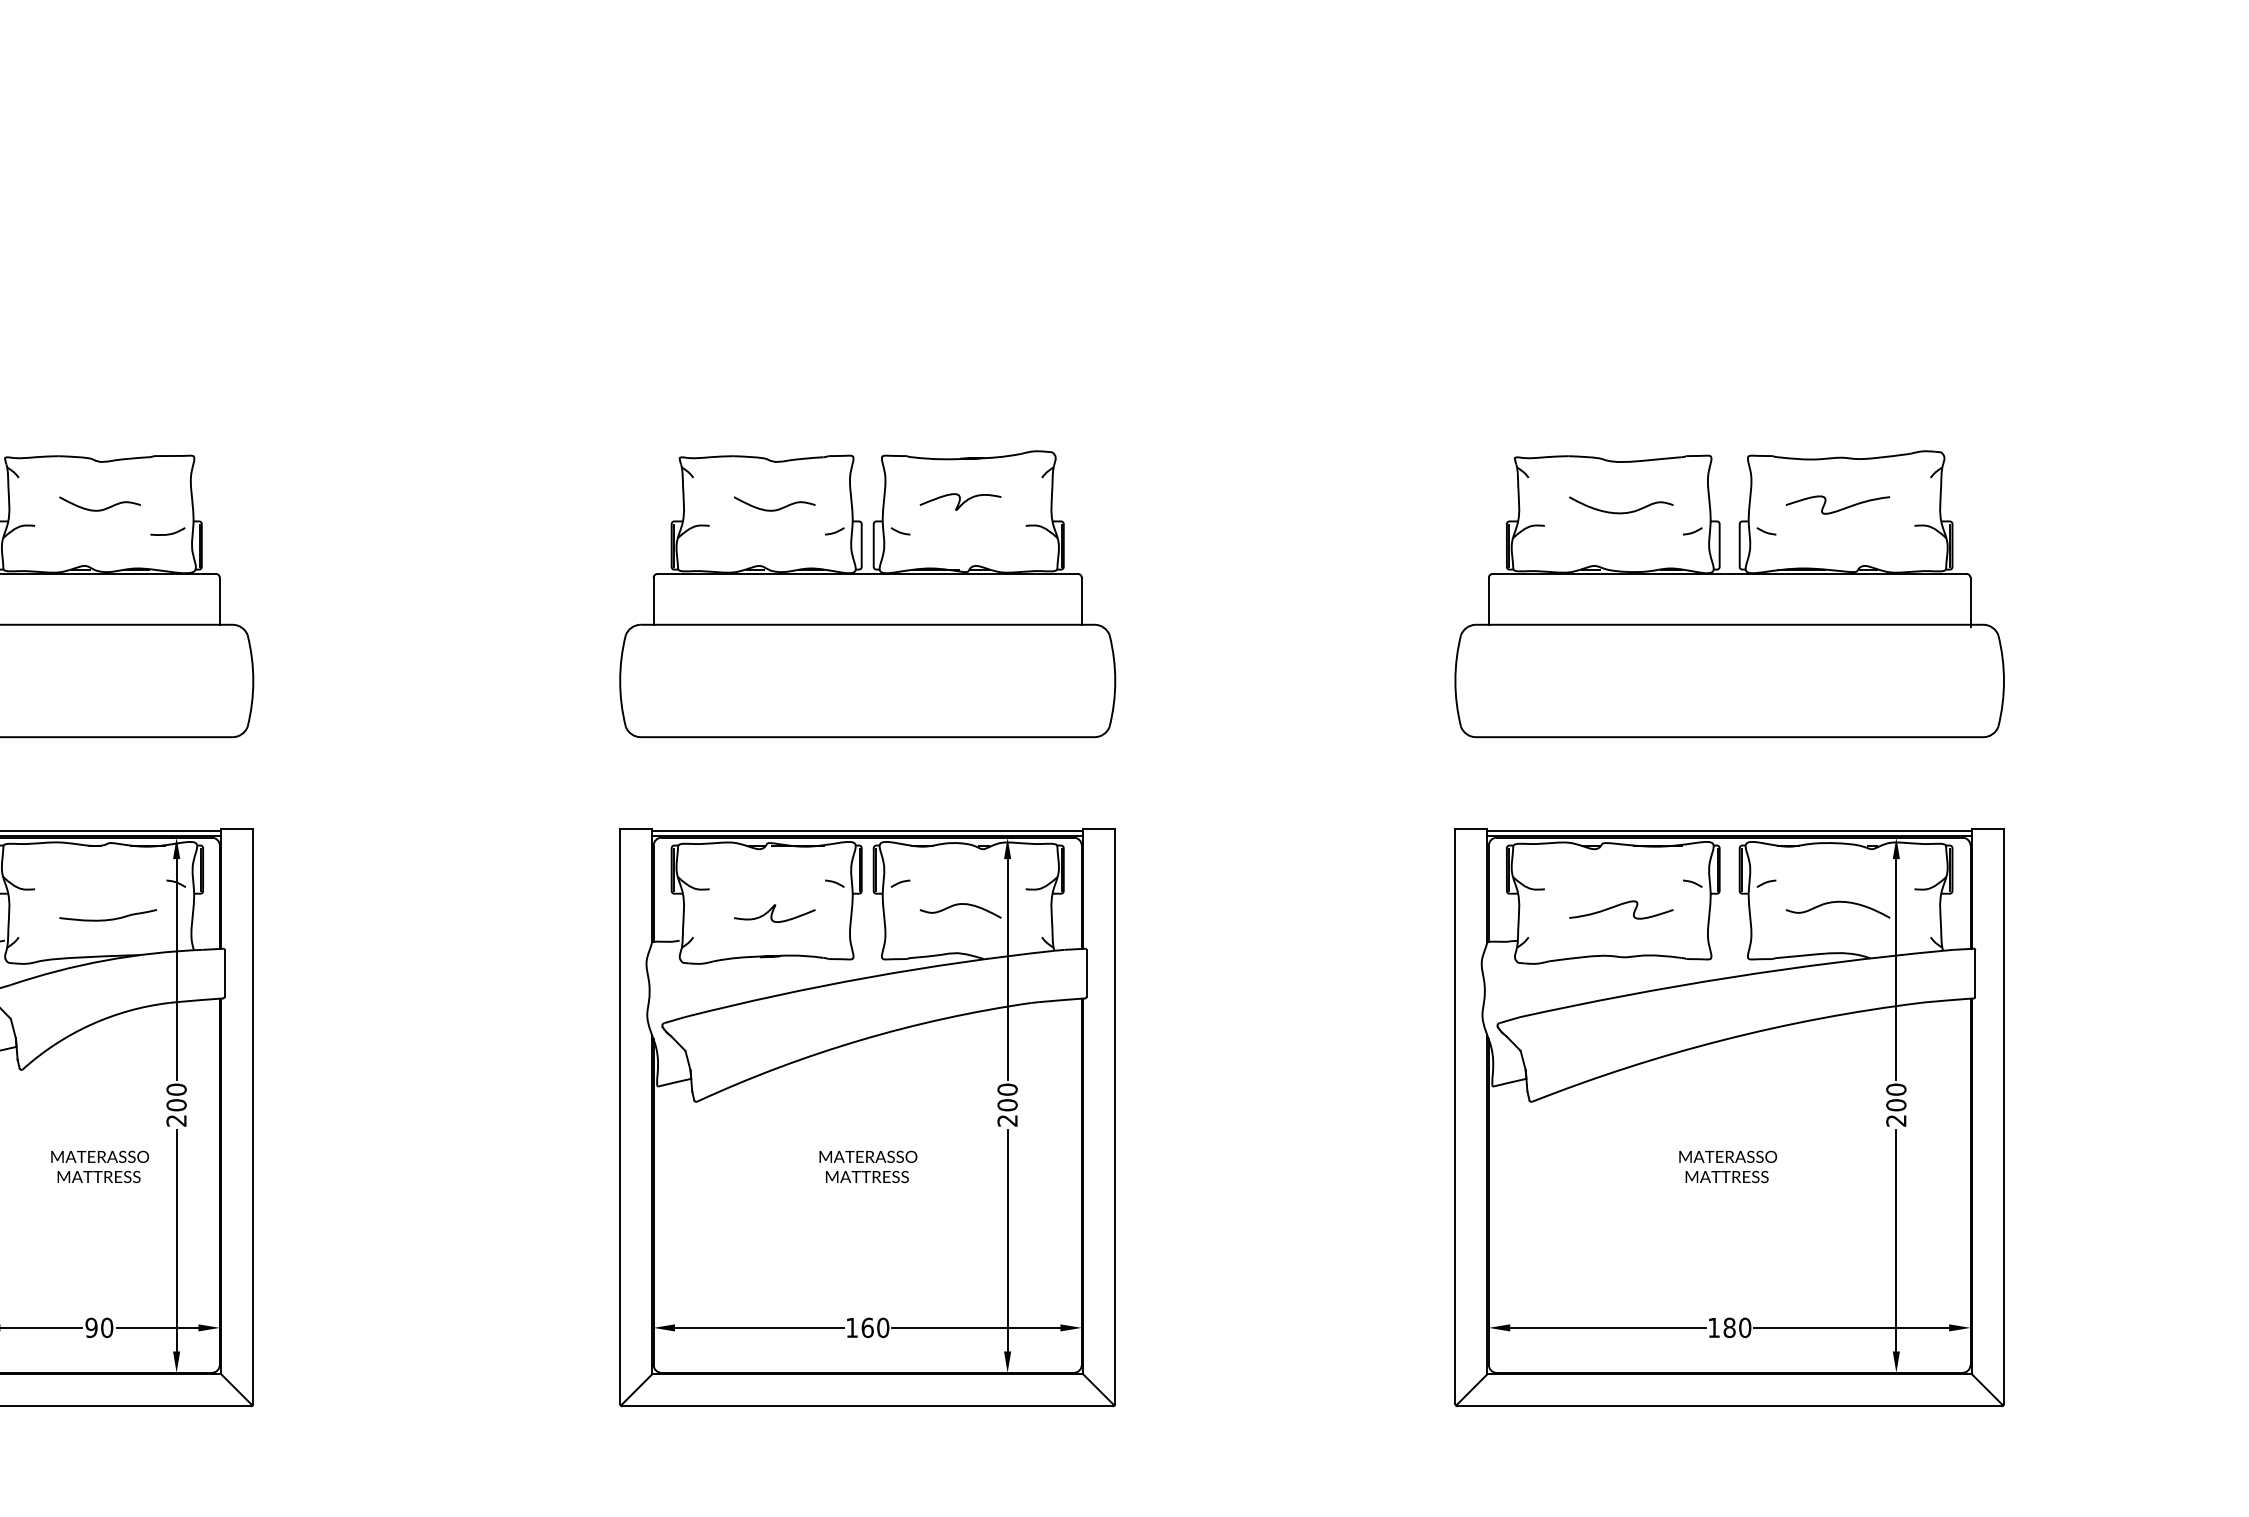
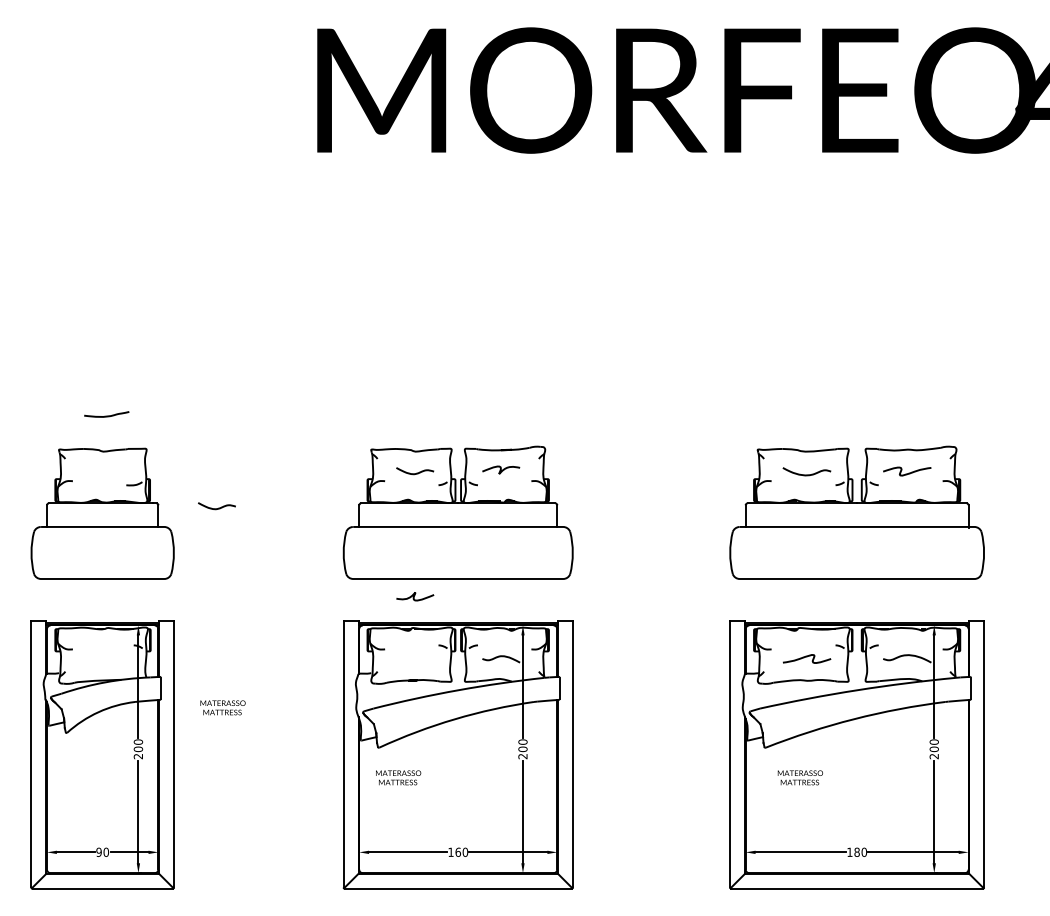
curve: (98, 509) -> (216, 508), moved
curve: (775, 911) -> (415, 595), moved
curve: (107, 917) -> (106, 415), moved
text: (98, 1166) -> (222, 707), moved
text: (868, 1166) -> (398, 777), moved
text: (1726, 1166) -> (799, 777), moved

